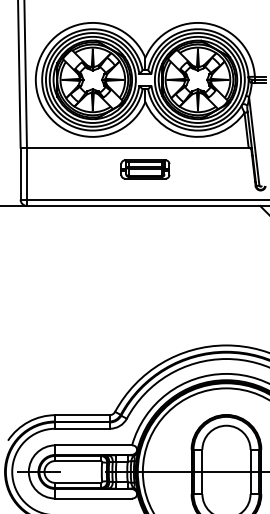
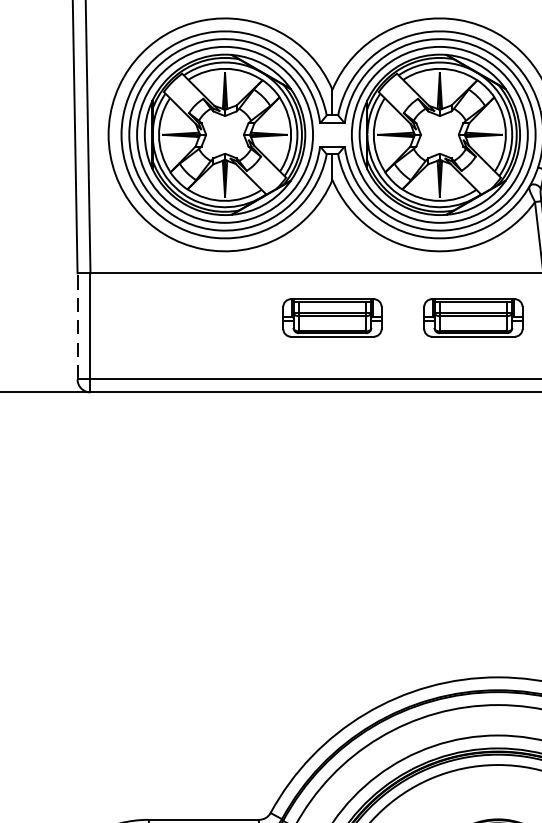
part: (214, 169) -> (473, 317), added
line: (20, 173) -> (77, 326), solid -> dashed

